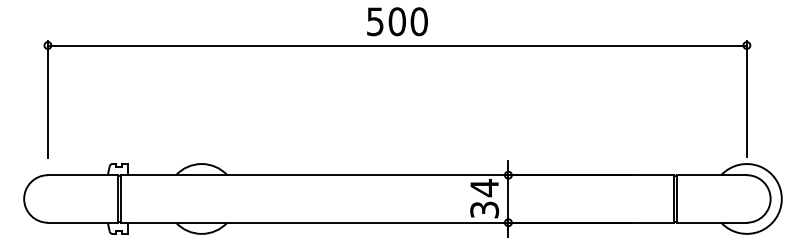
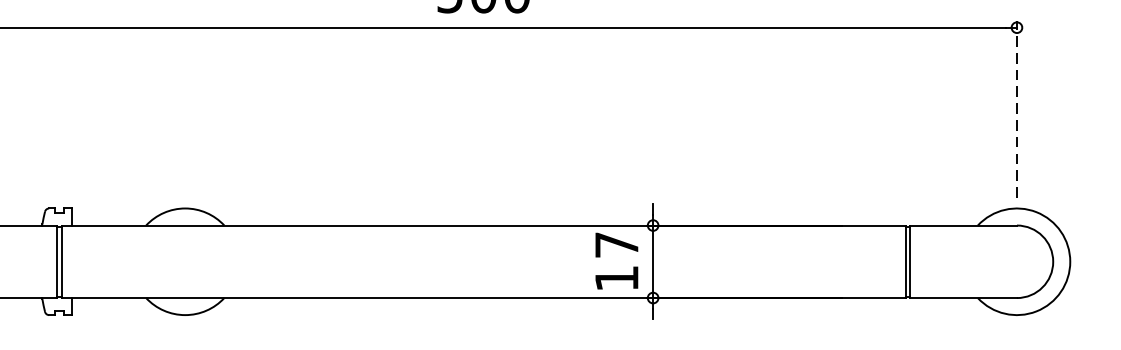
line: (746, 99) -> (1016, 110), solid -> dashed
text: (484, 198) -> (616, 261), 34 -> 17

